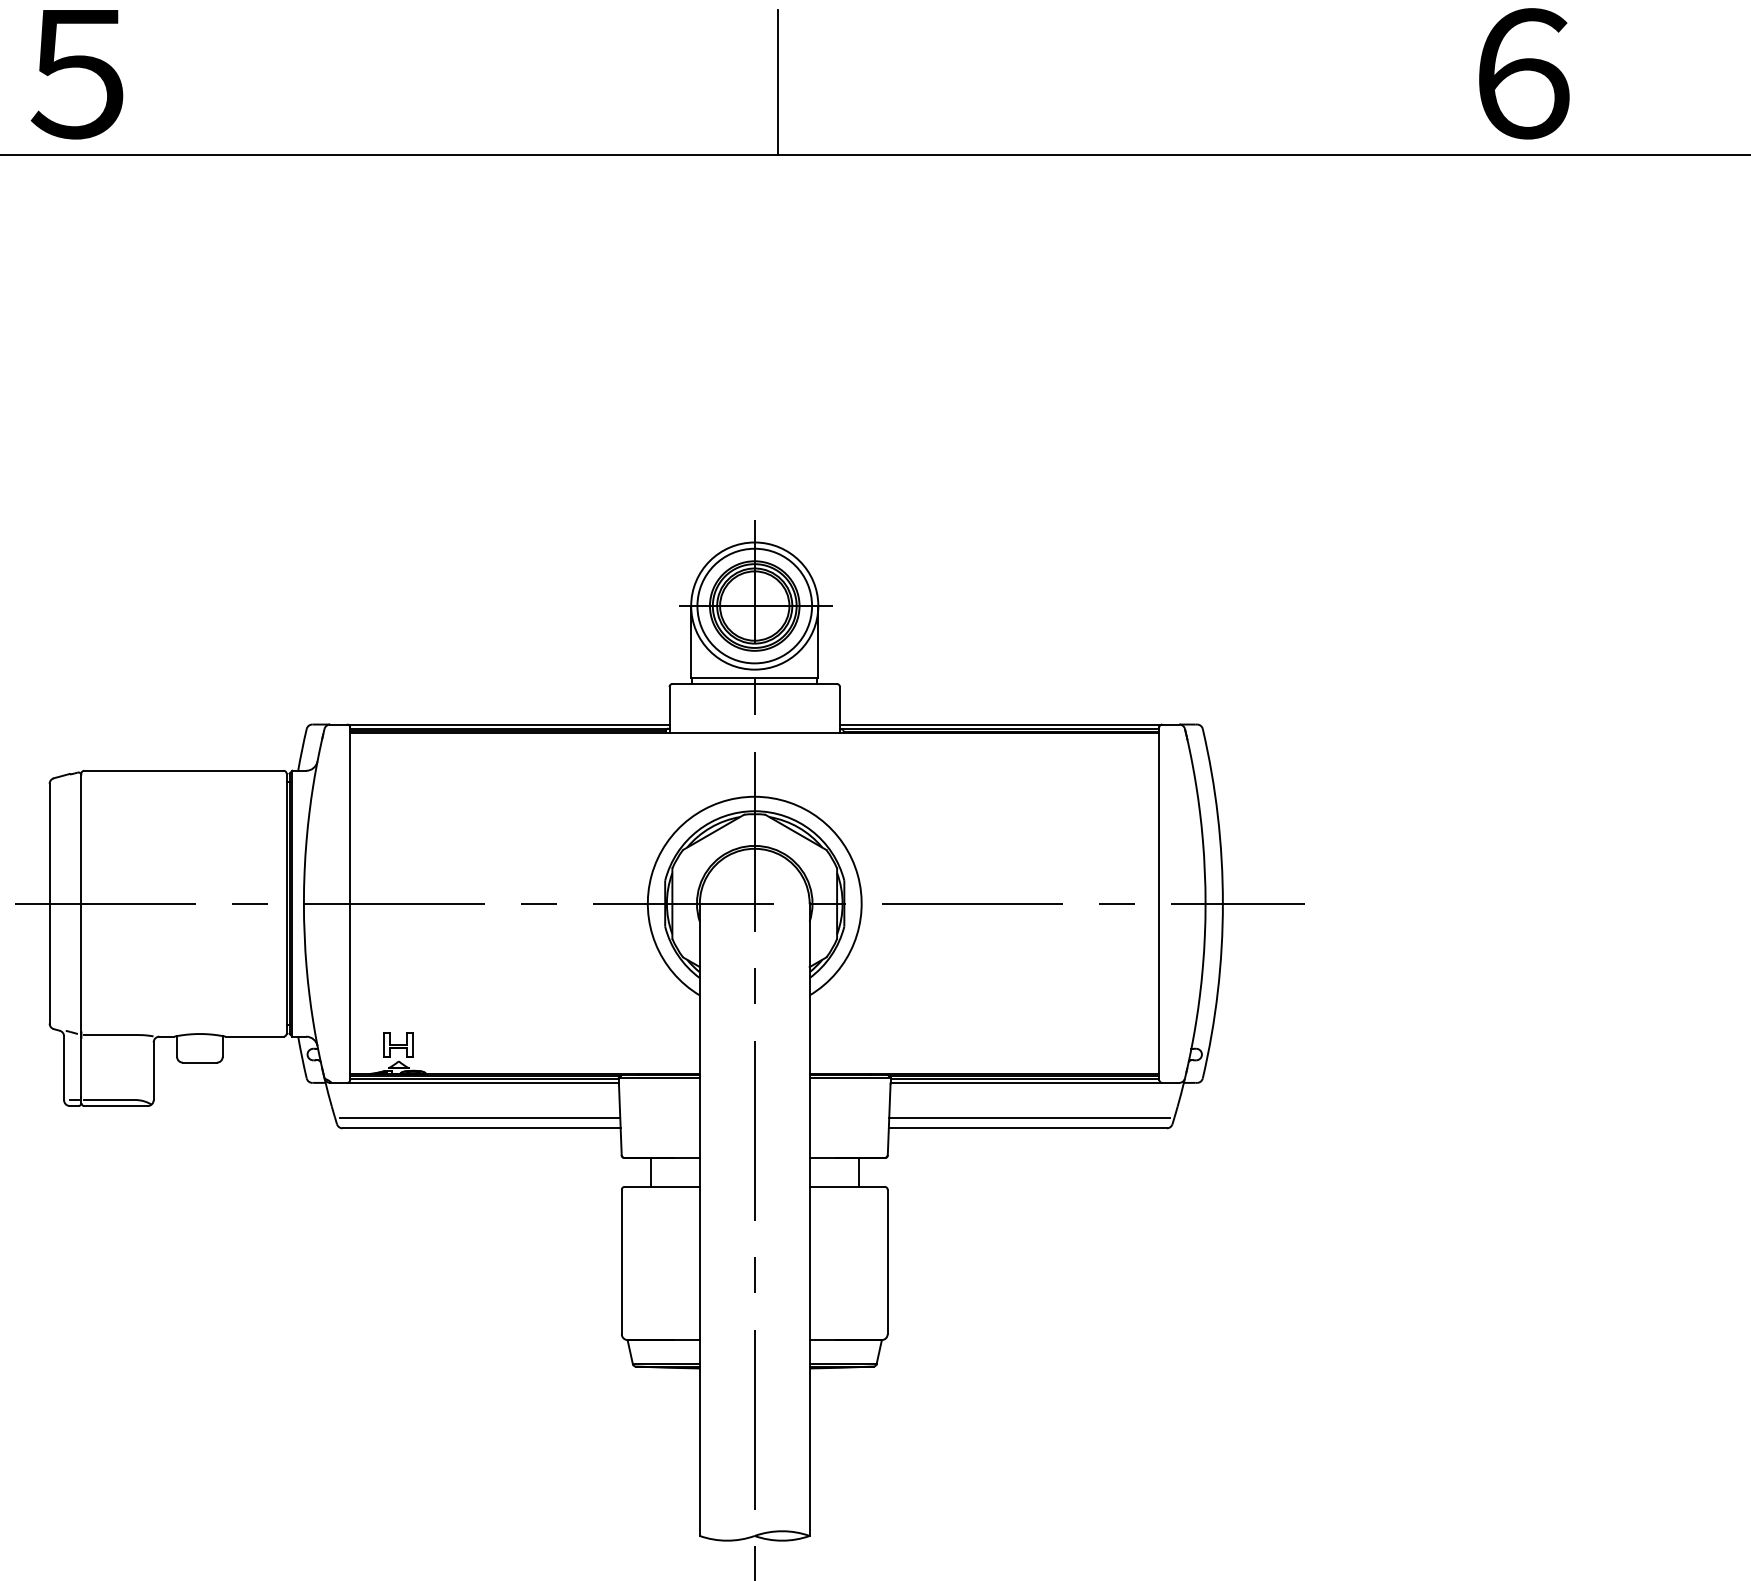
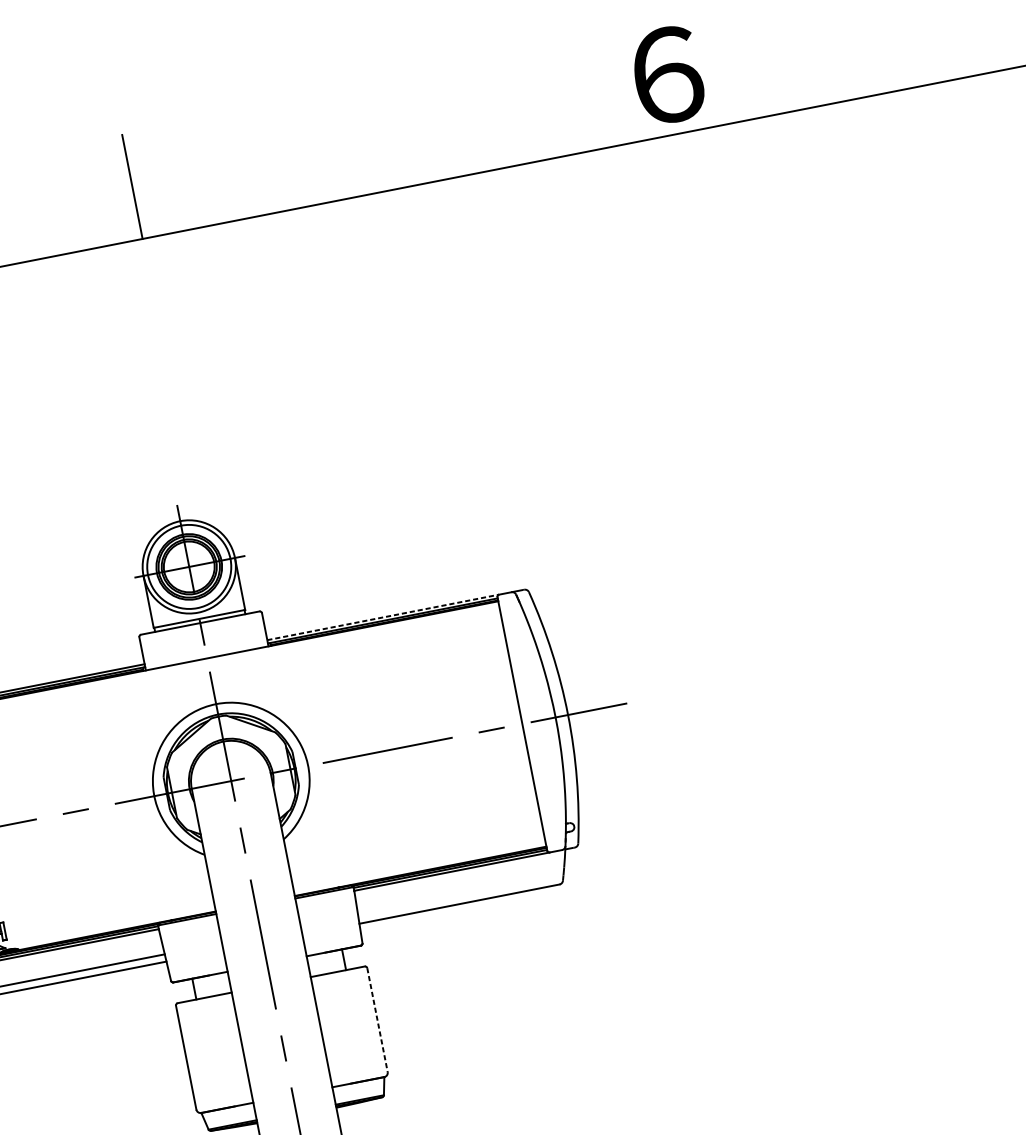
line: (1001, 724) -> (383, 617), solid -> dashed
line: (1029, 1118) -> (459, 896), removed
line: (887, 1262) -> (377, 1020), solid -> dashed

